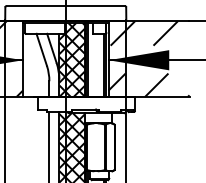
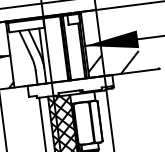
hatch: (143, 33) -> (112, 18), removed
hatch: (71, 59) -> (52, 49), removed

